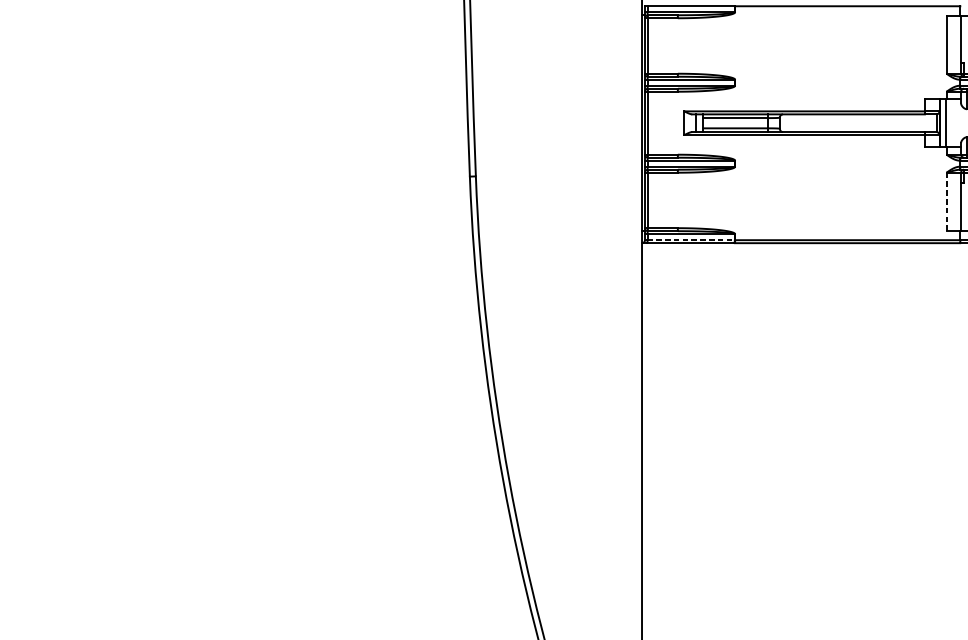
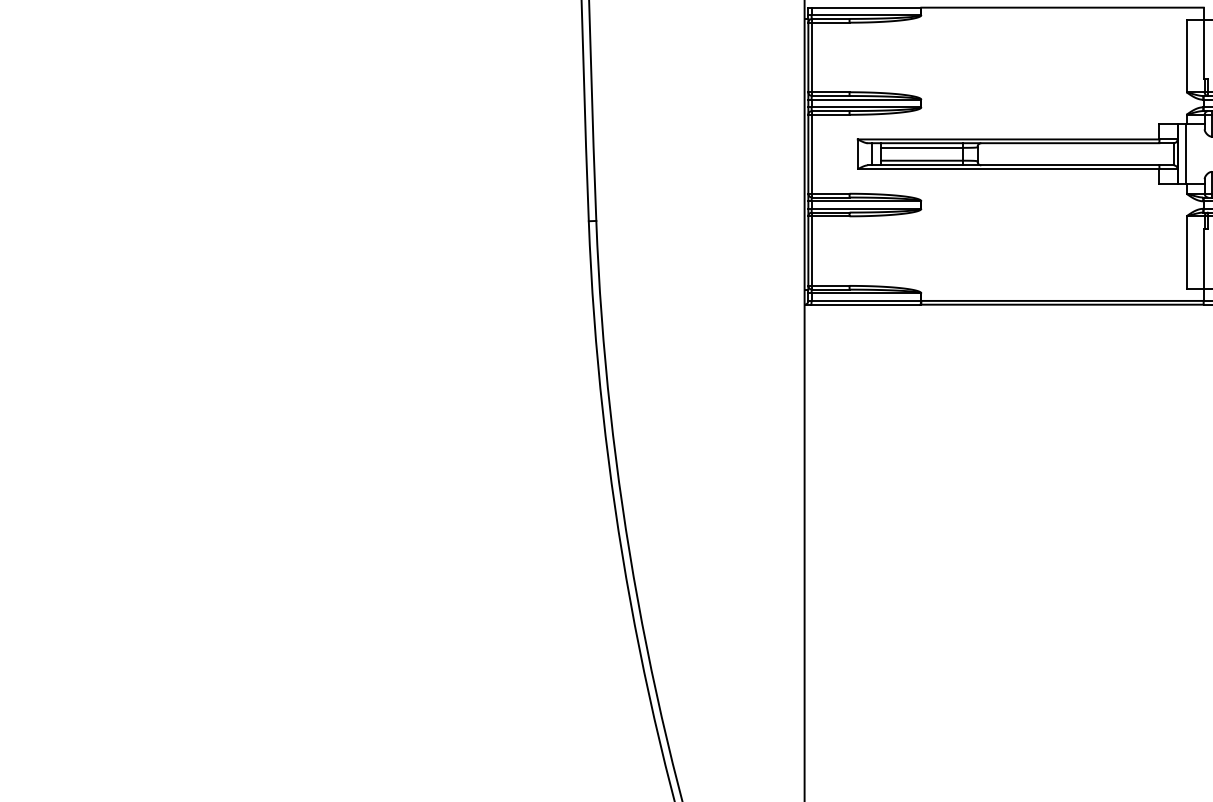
line: (946, 202) -> (1186, 253), dashed -> solid
line: (691, 239) -> (866, 300), dashed -> solid

